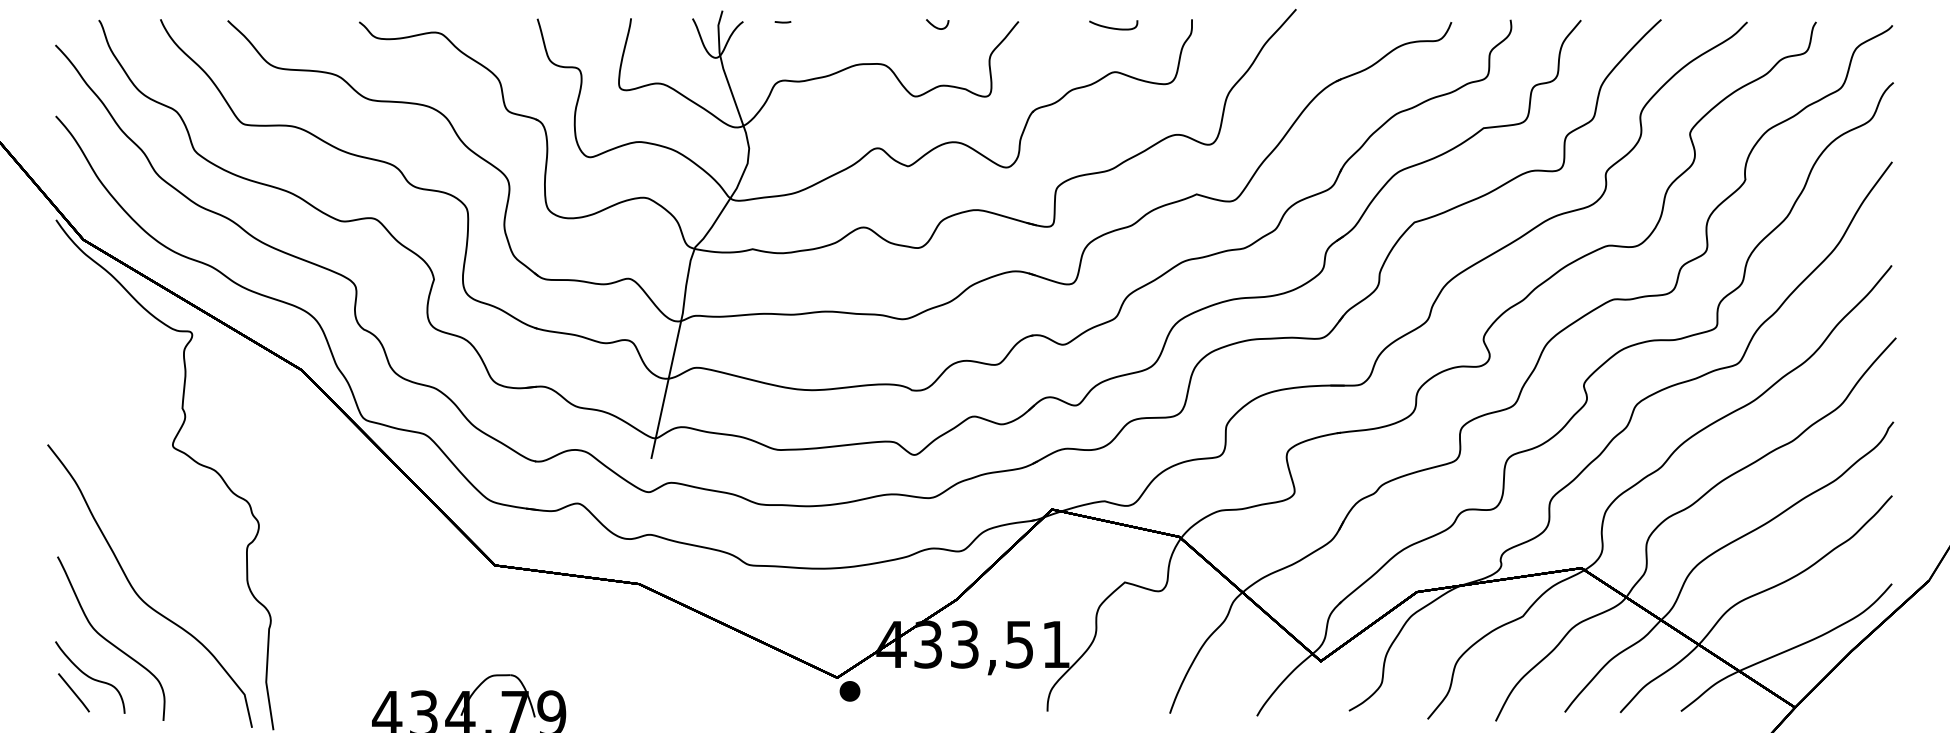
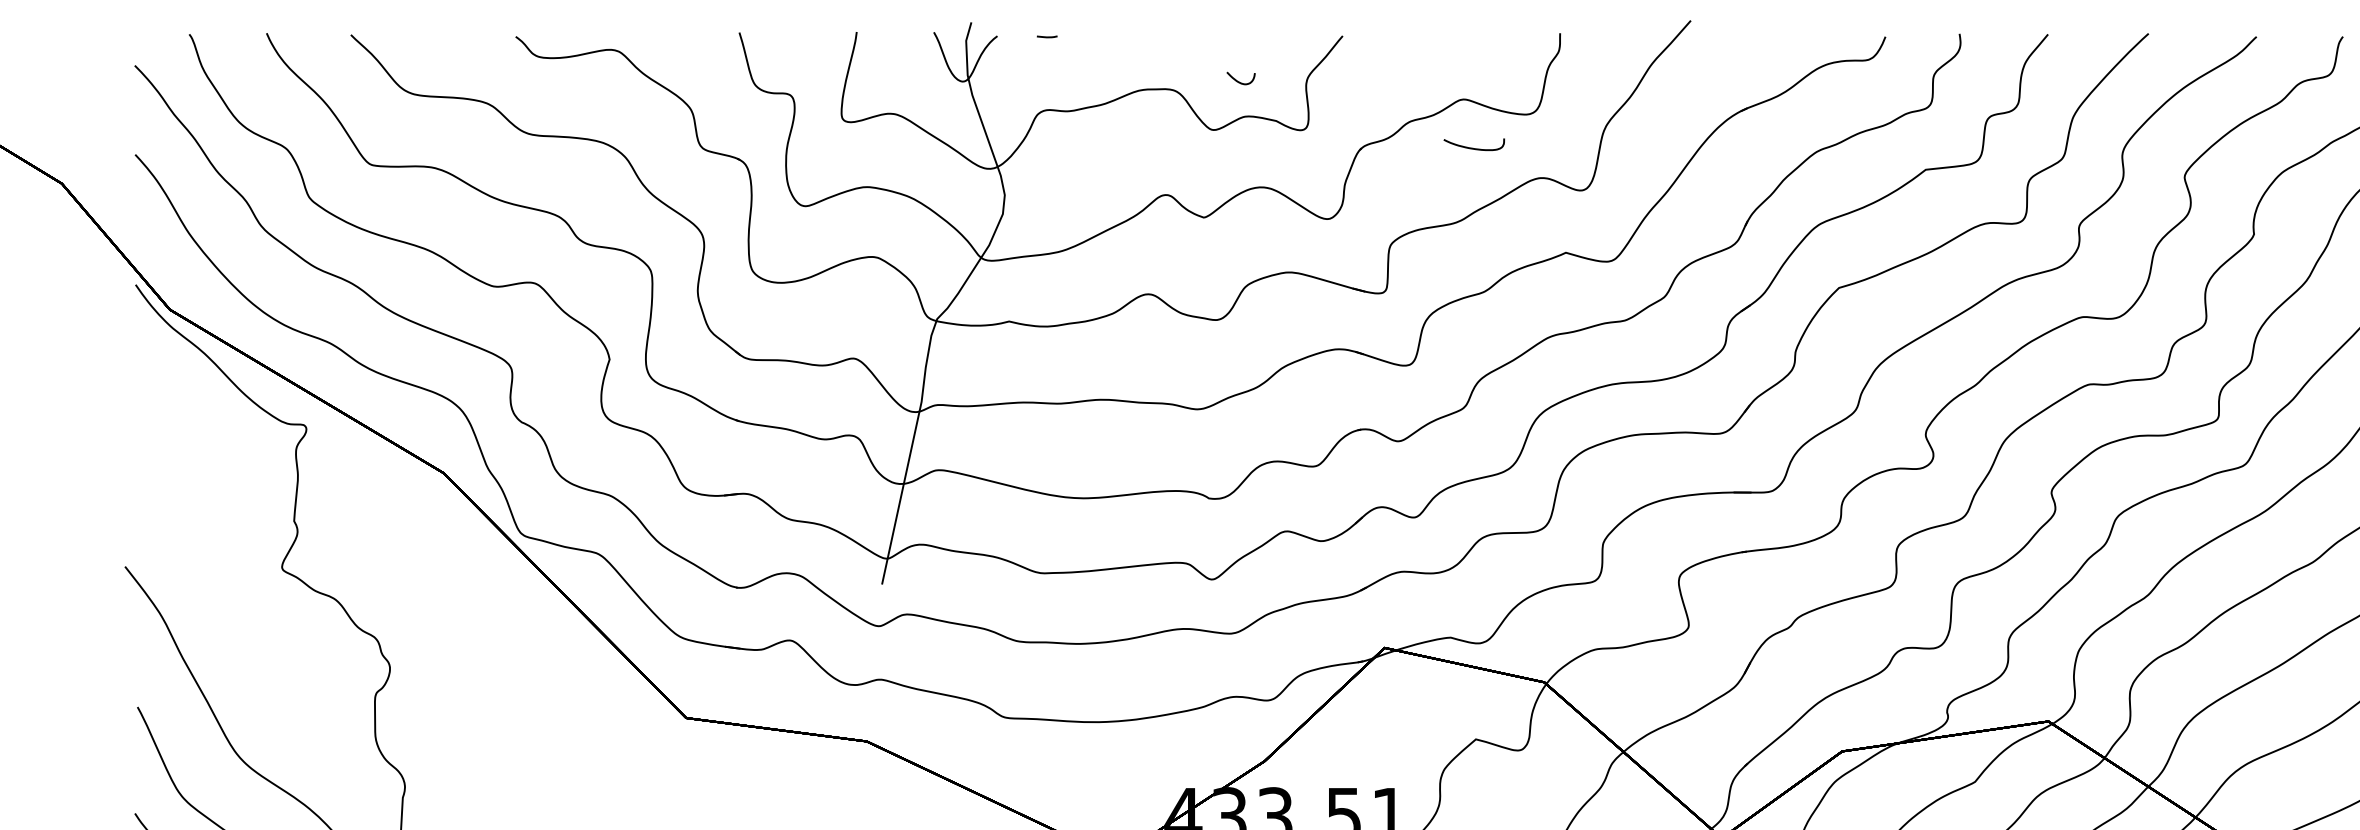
curve: (936, 26) -> (1239, 81), moved
curve: (1113, 27) -> (1474, 147), moved

